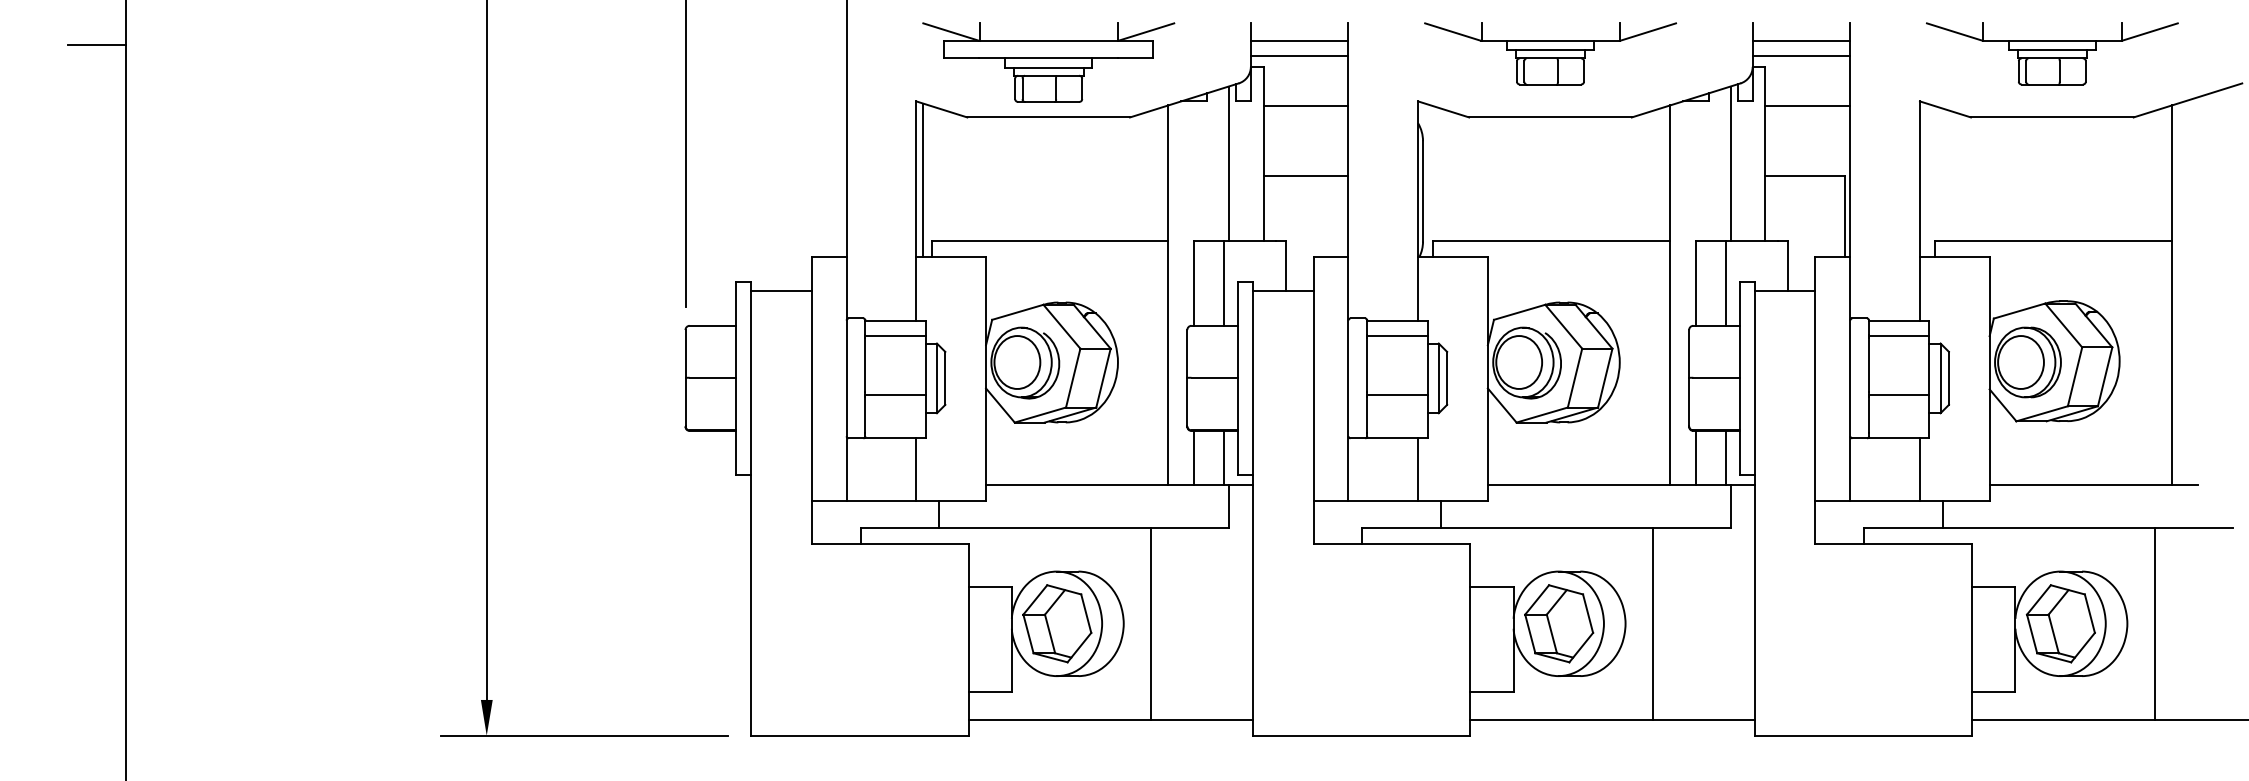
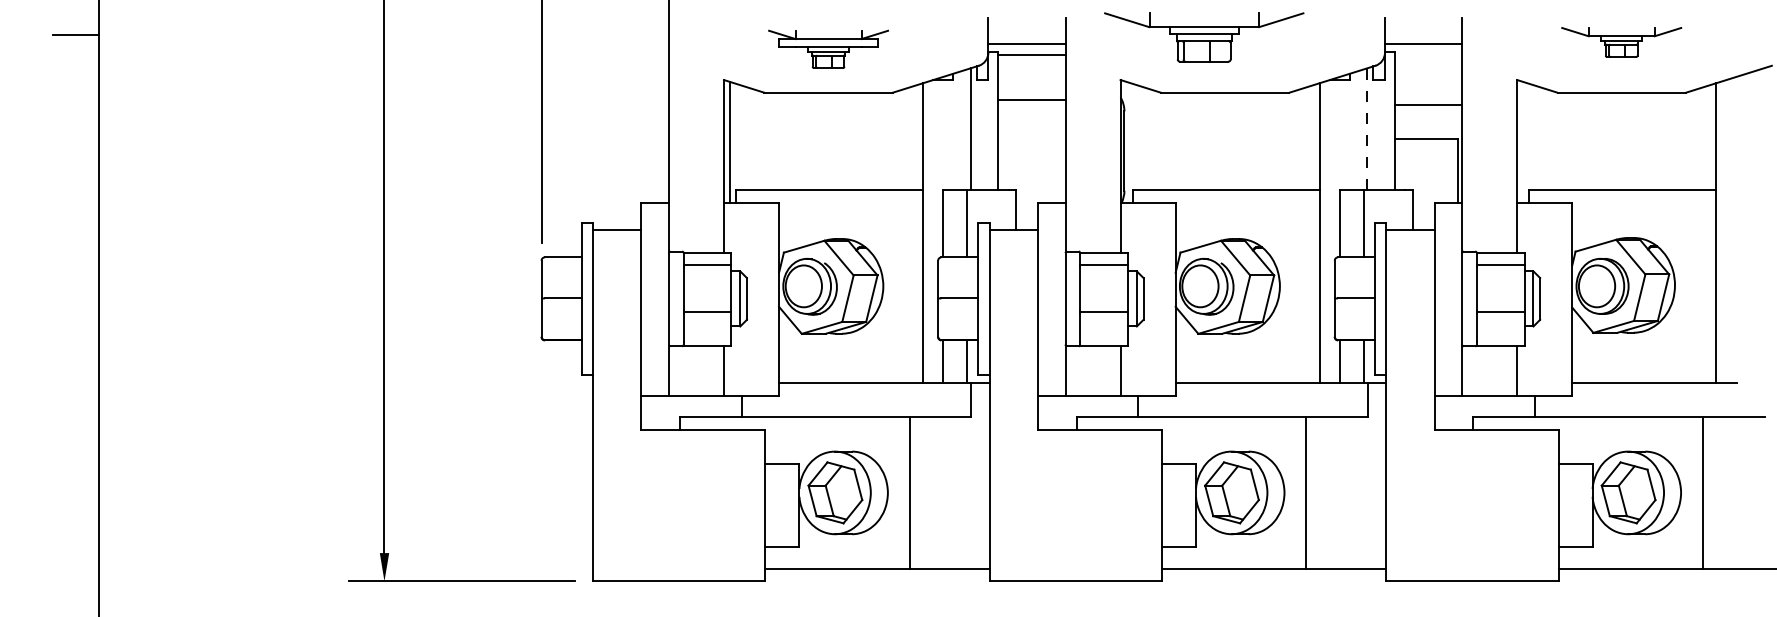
line: (1299, 41) -> (1026, 32), removed
line: (1801, 41) -> (1423, 32), removed
part: (1550, 53) -> (1204, 37), moved
part: (2051, 53) -> (1621, 42), size x0.6
part: (1048, 62) -> (828, 49), size x0.6
line: (1305, 105) -> (1031, 54), moved
line: (1807, 105) -> (1428, 104), moved
line: (1730, 164) -> (1367, 129), solid -> dashed
line: (1305, 175) -> (1031, 99), moved

